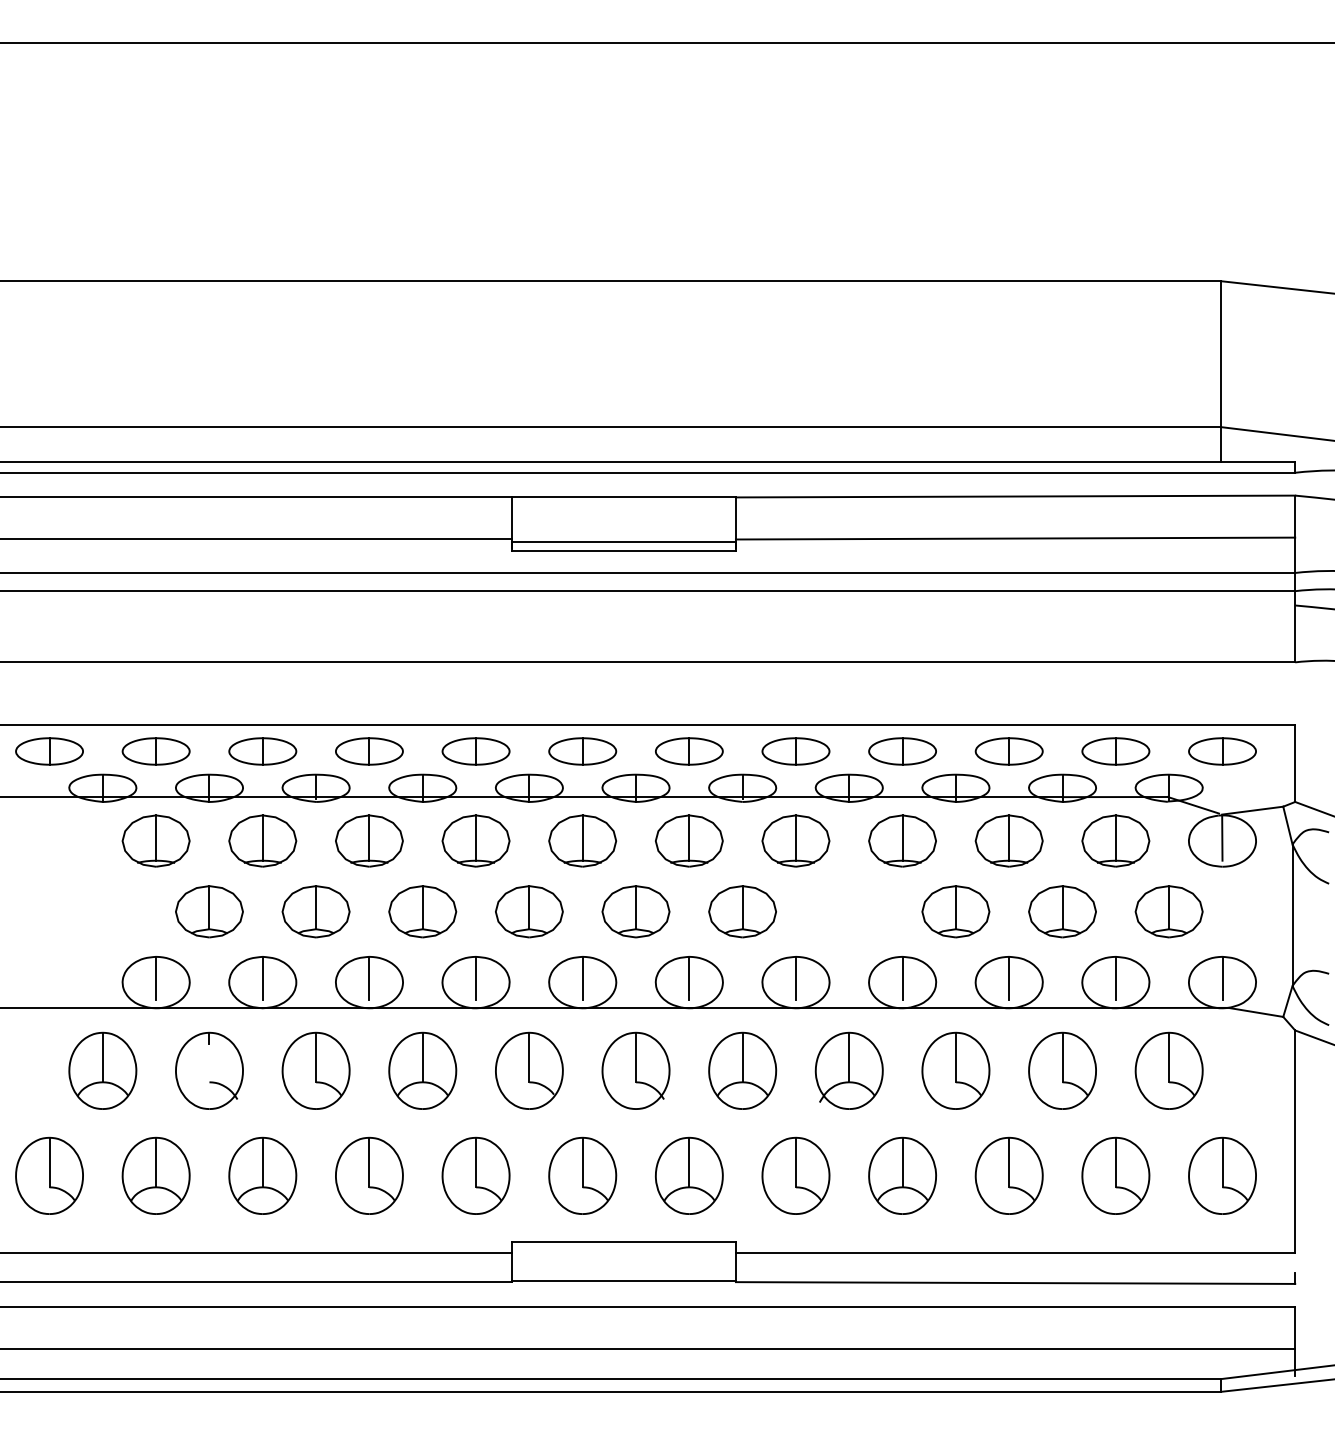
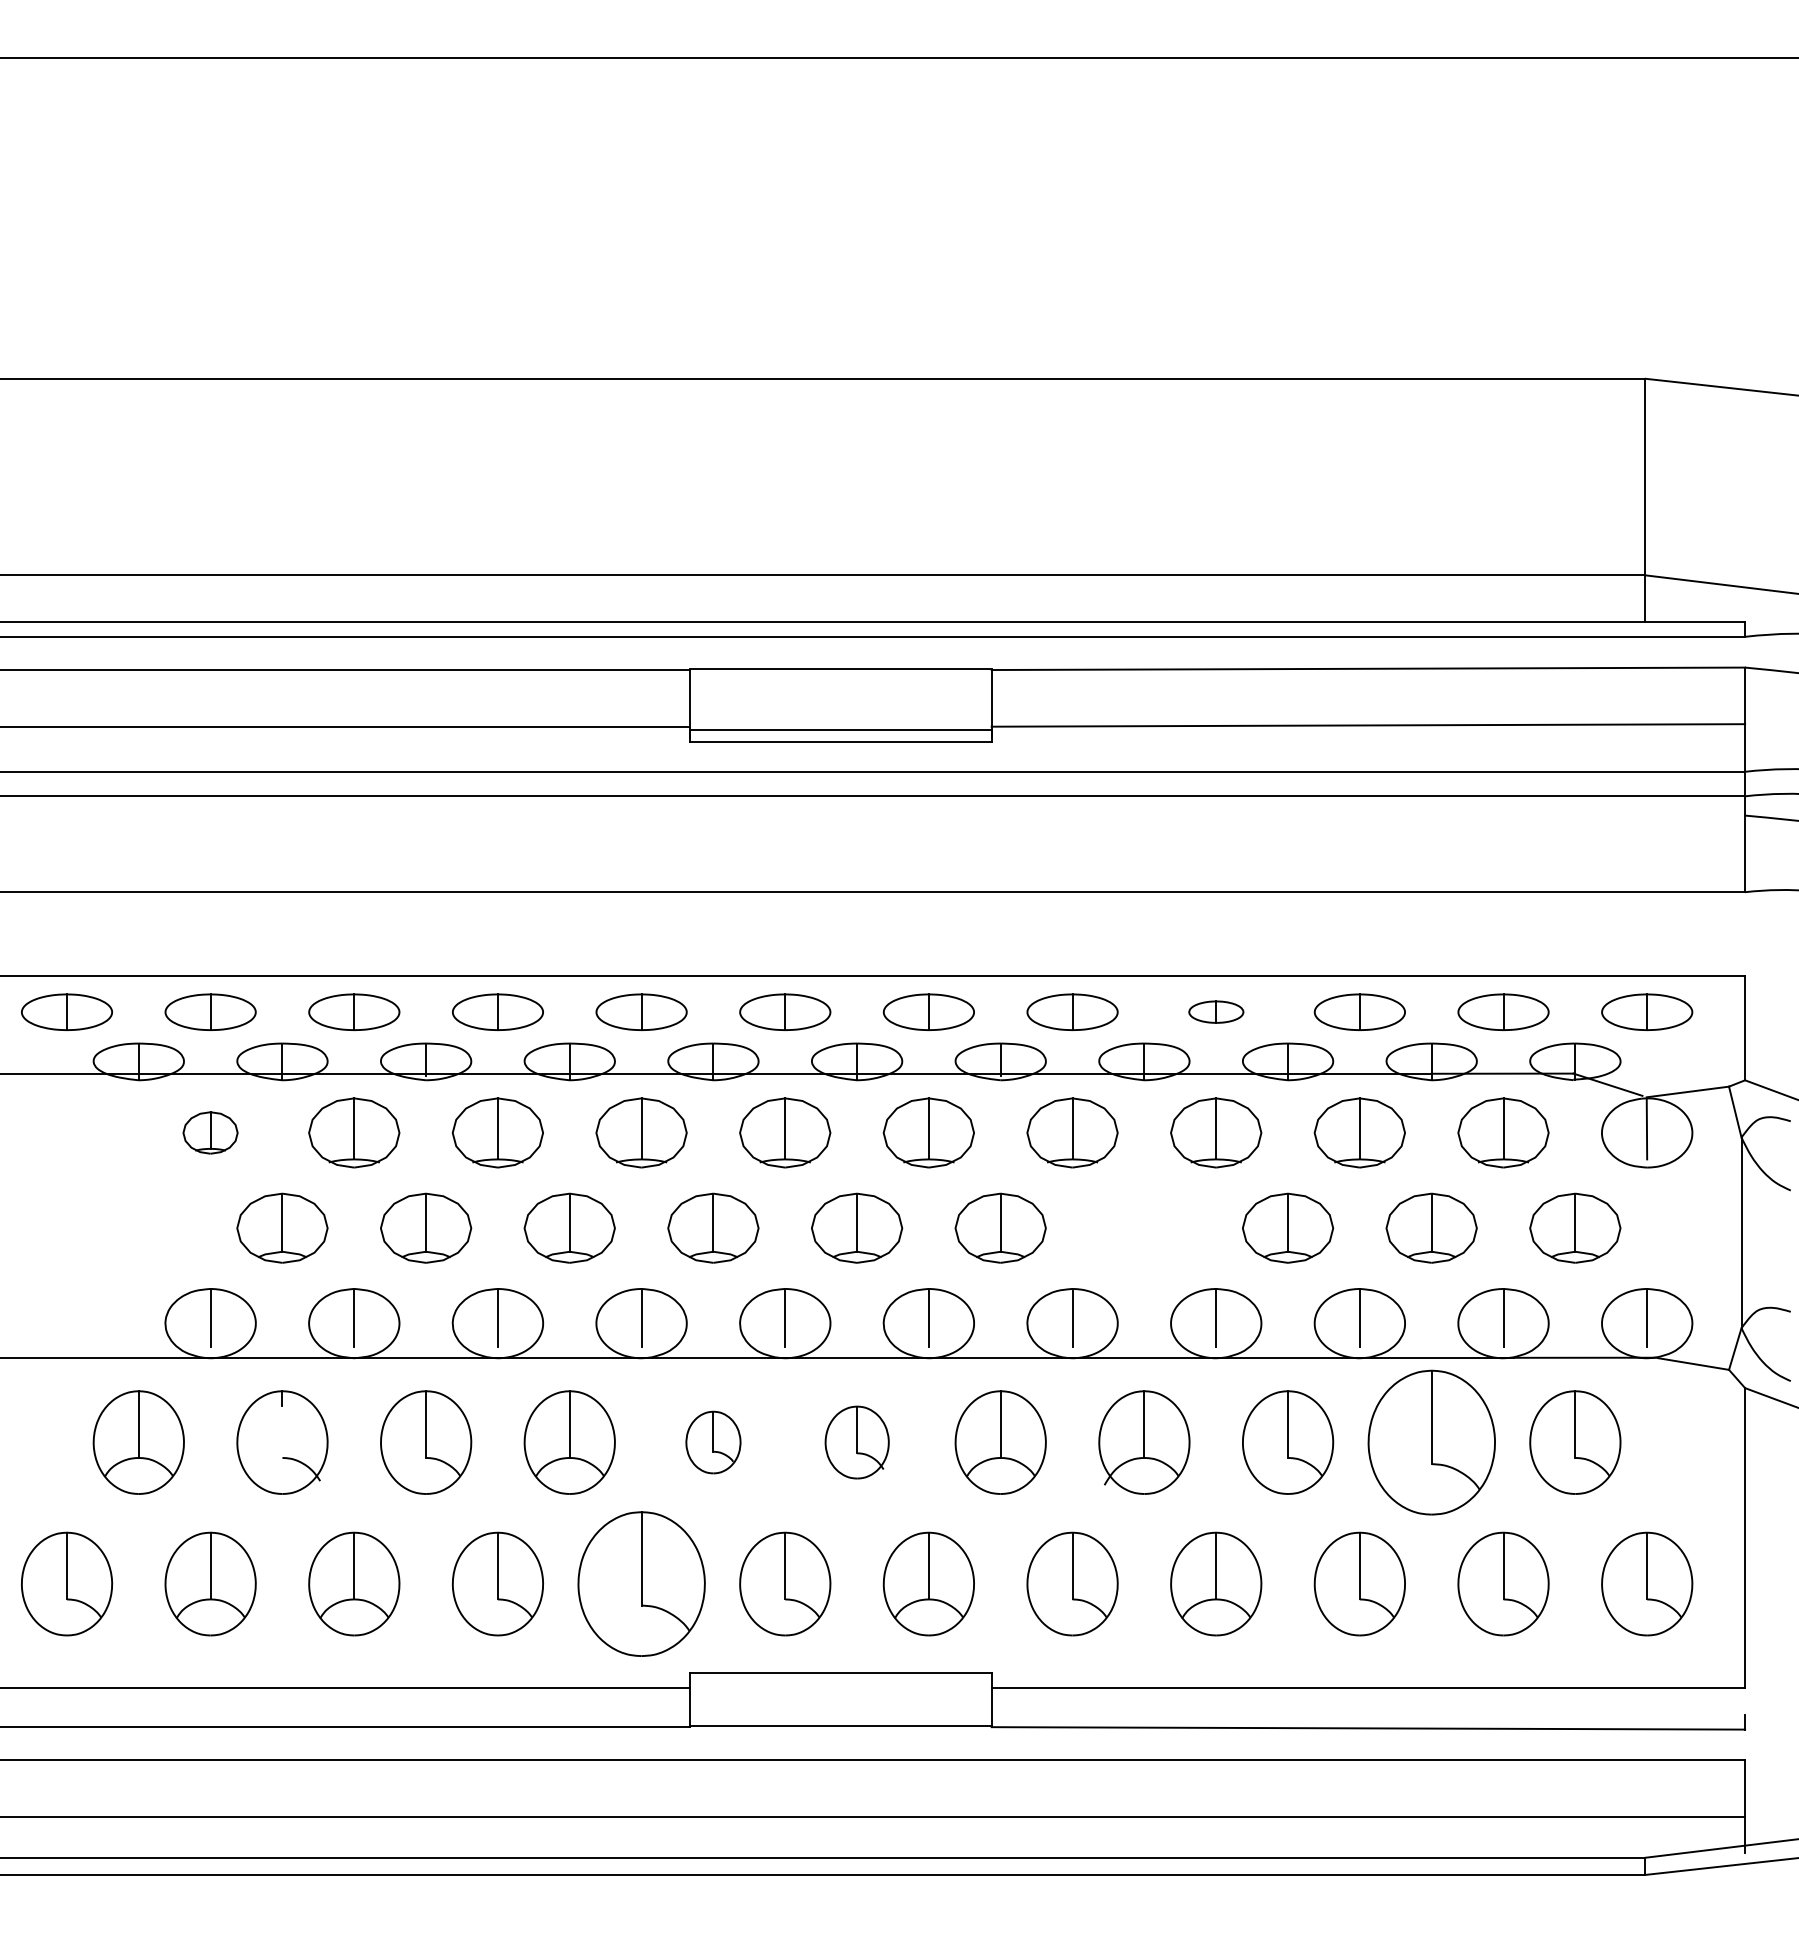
part: (902, 750) -> (1216, 1011), size x0.6
part: (156, 840) -> (210, 1132), size x0.6
part: (529, 1070) -> (713, 1442), size x0.6
part: (636, 1070) -> (857, 1442), size x0.7
part: (1062, 1070) -> (1431, 1442), size x1.4
part: (475, 1175) -> (641, 1583), size x1.4

